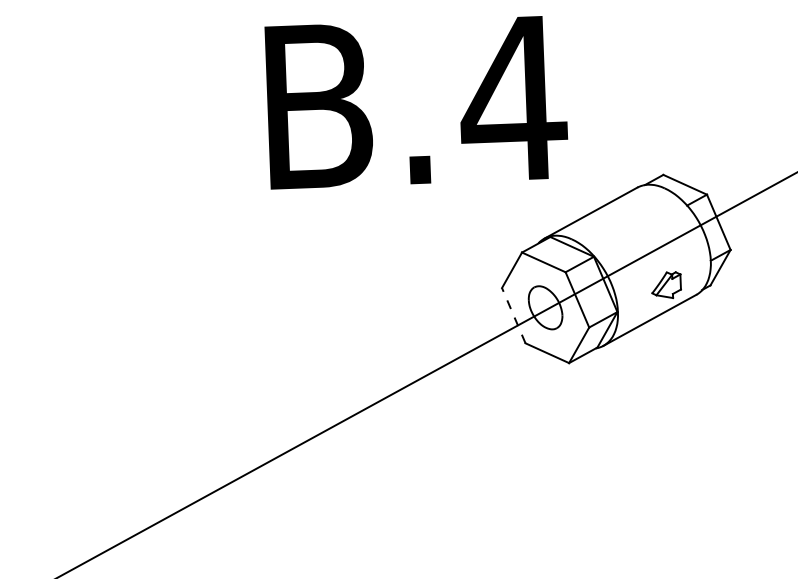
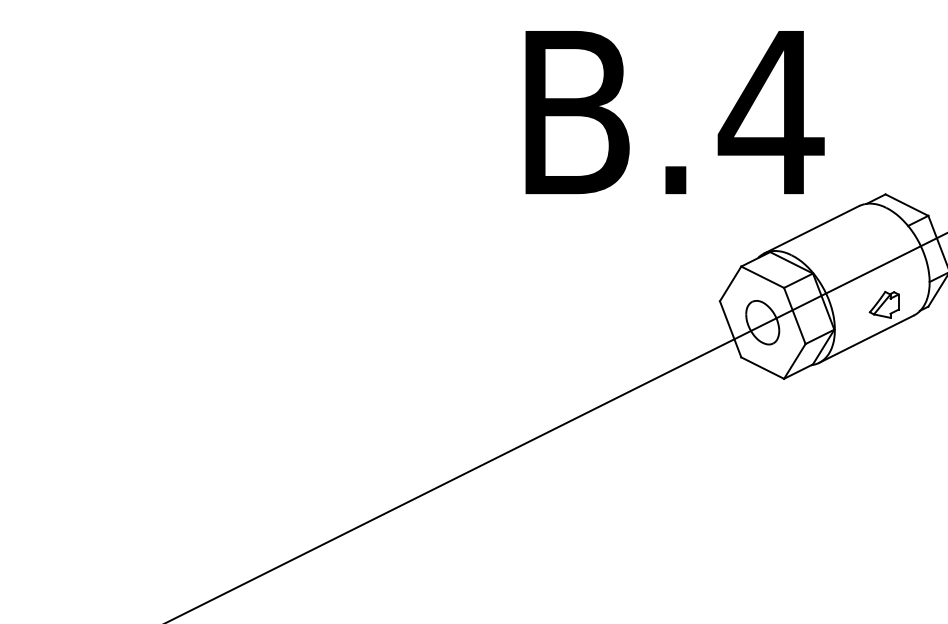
text: (416, 102) -> (674, 112), moved
line: (513, 314) -> (730, 328), dashed -> solid

